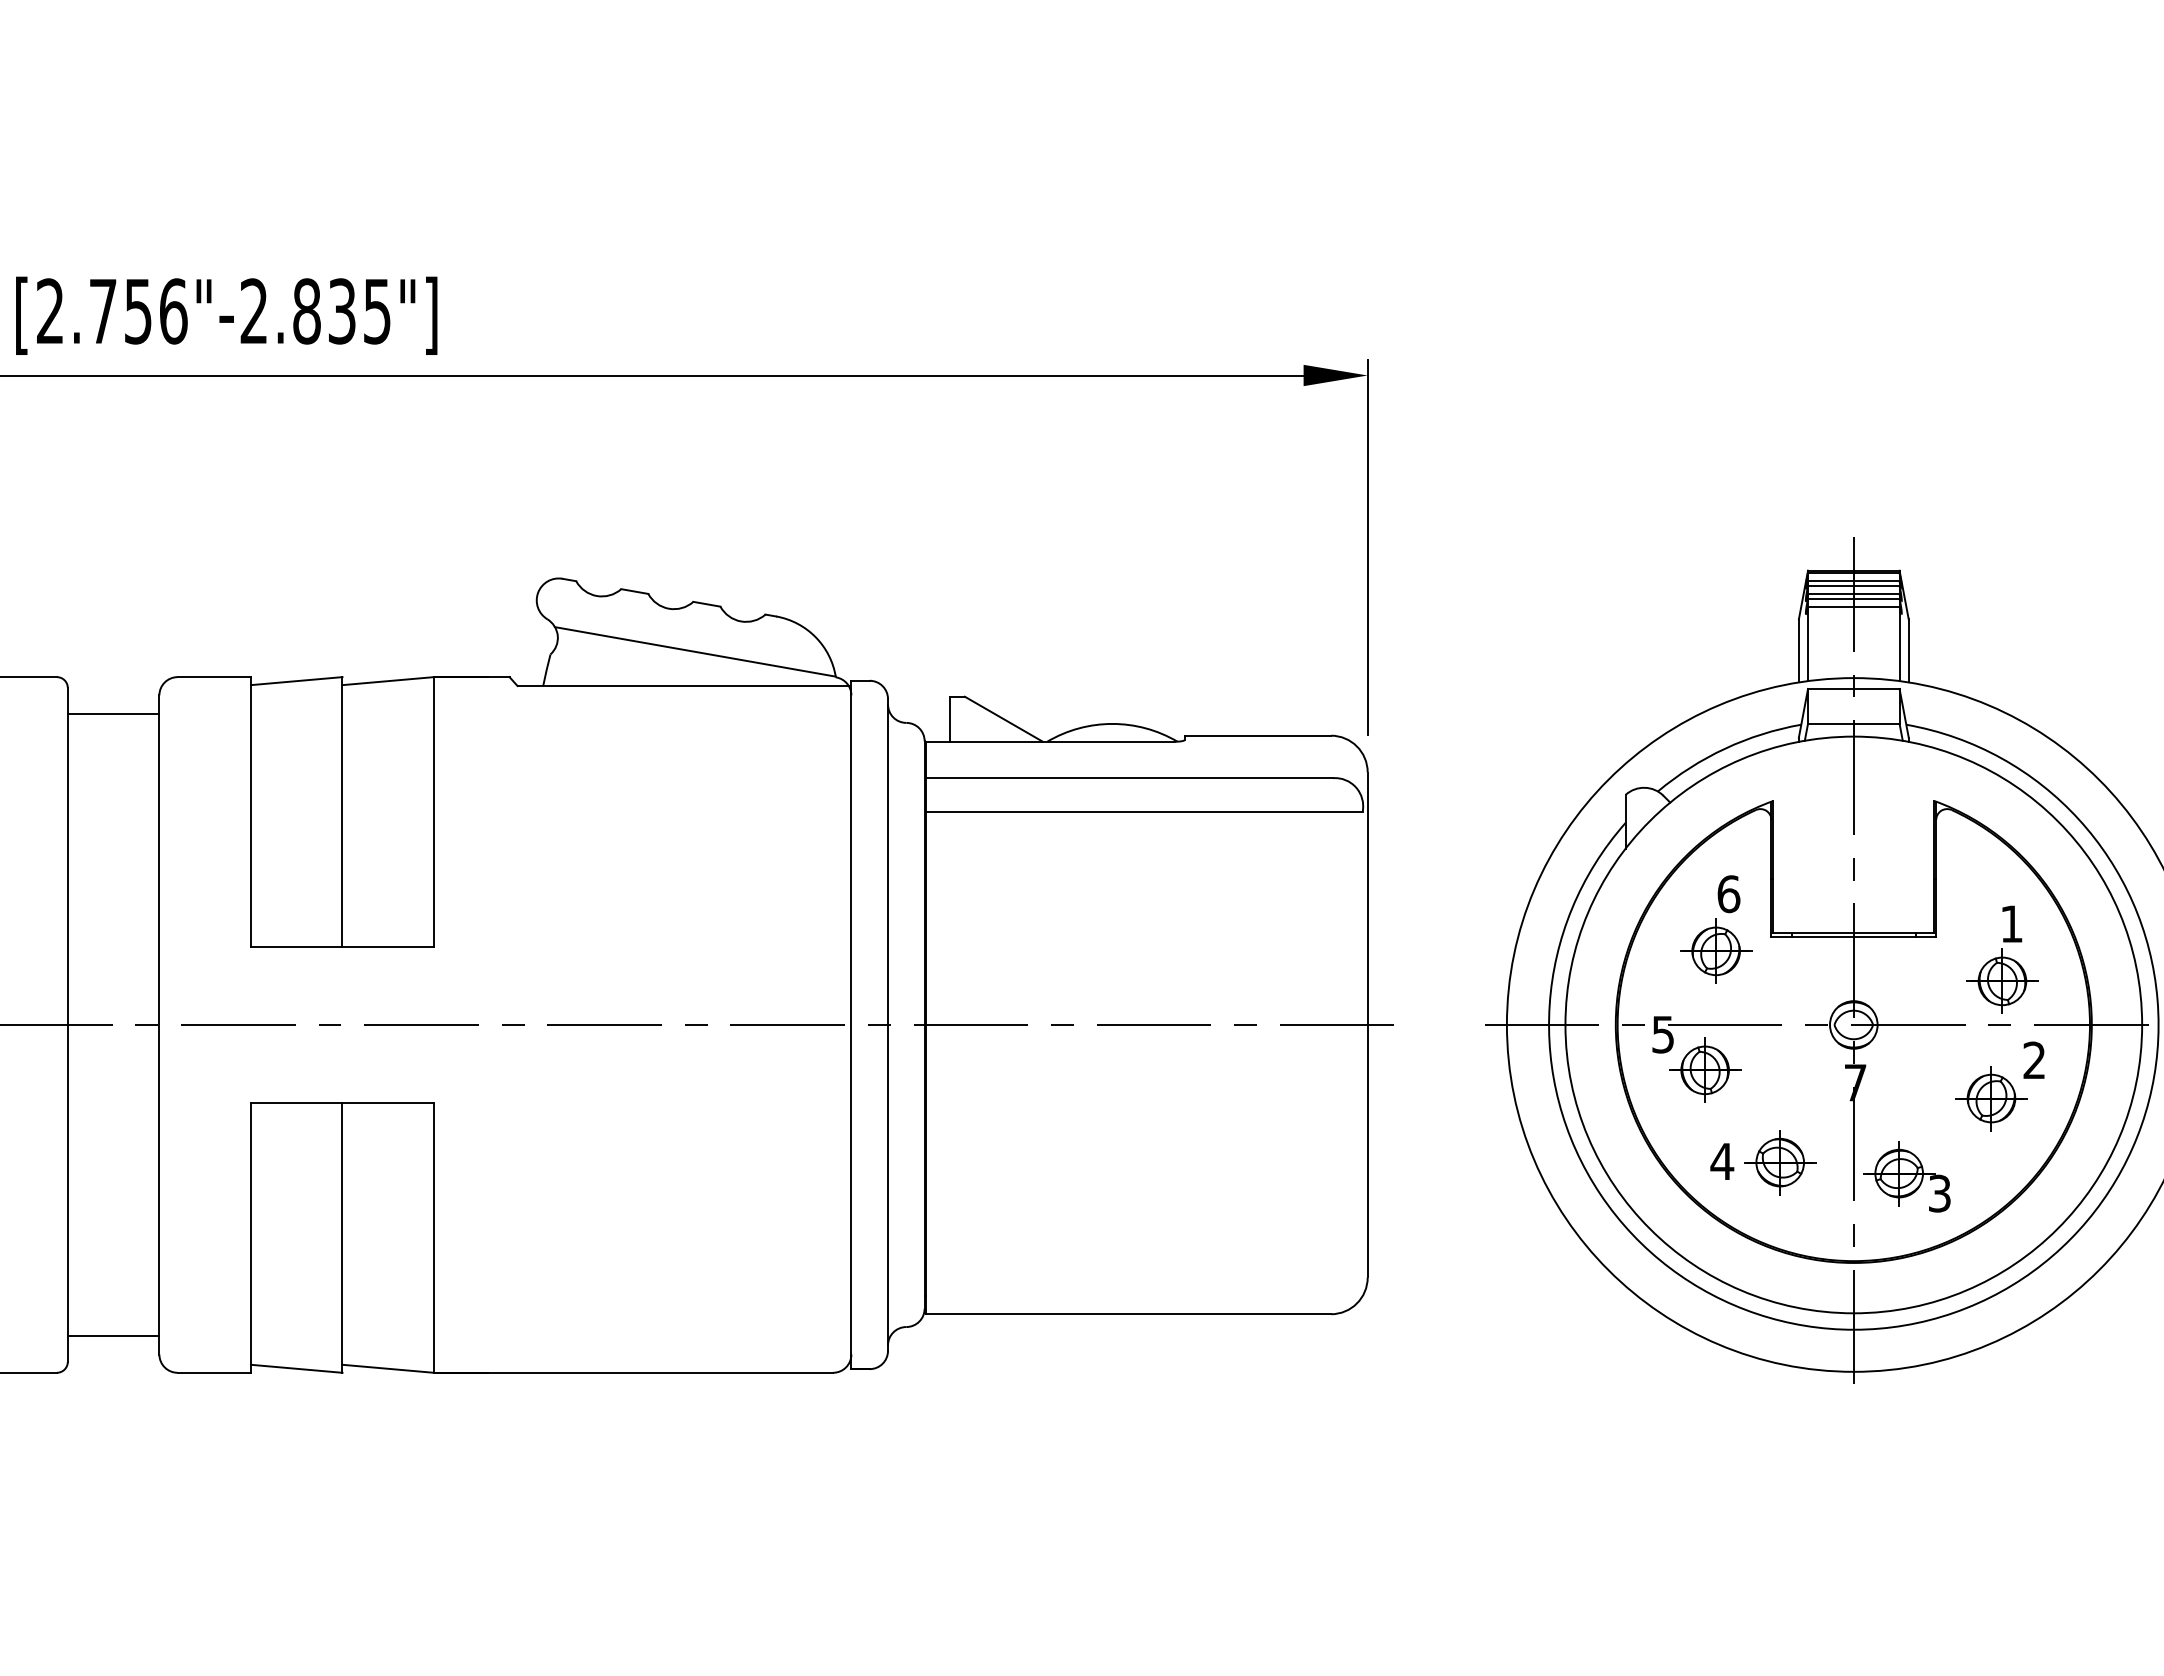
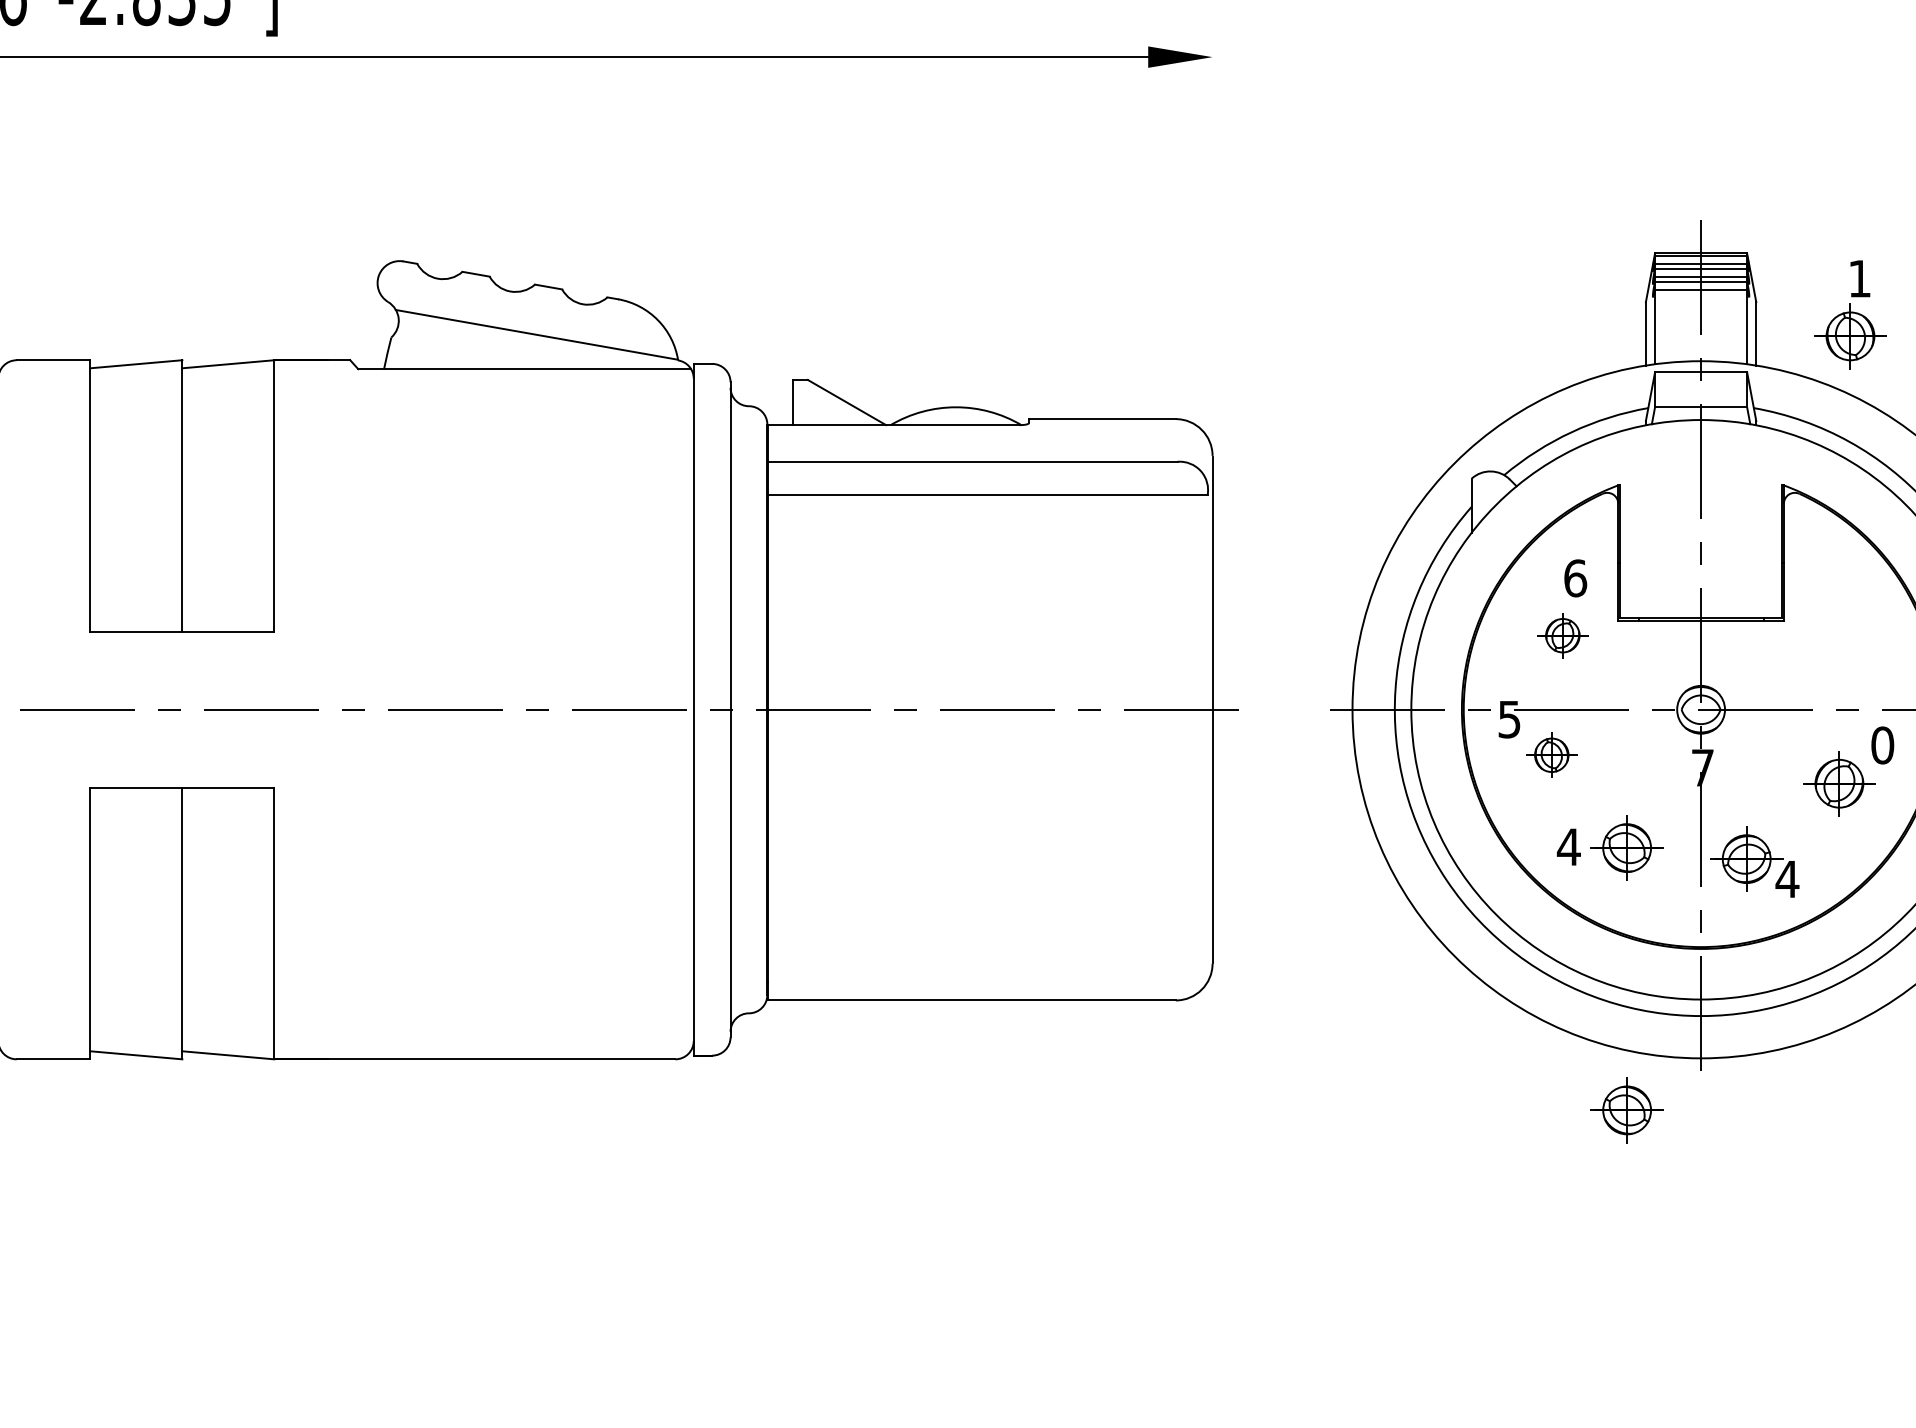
line: (1367, 547) -> (1212, 229), removed
part: (1716, 950) -> (1563, 634), size x0.7
part: (2002, 959) -> (1850, 314), moved
text: (2034, 1060) -> (1882, 745), 2 -> 0
part: (1705, 1069) -> (1552, 754), size x0.7
text: (1939, 1193) -> (1787, 879), 3 -> 4
part: (1780, 1423) -> (1627, 1110), added

